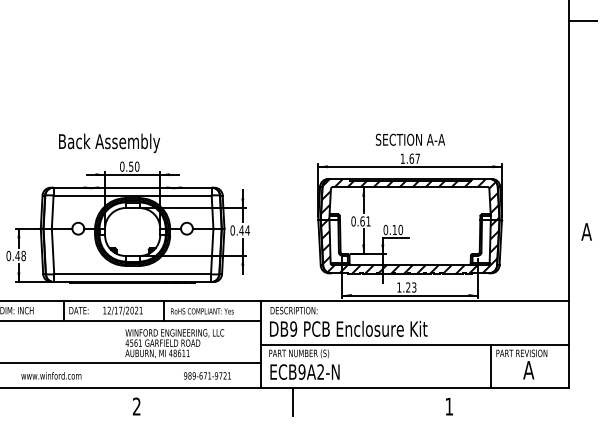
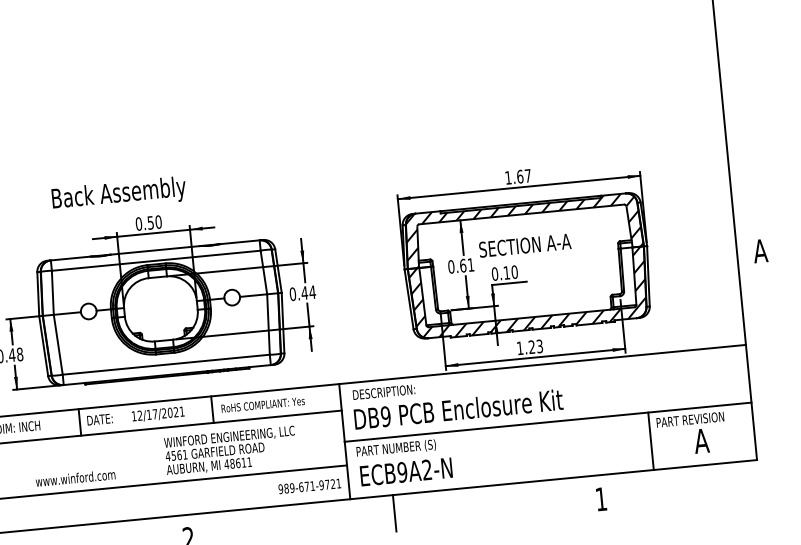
text: (410, 139) -> (525, 245), moved
text: (51, 375) -> (75, 477), moved
text: (207, 375) -> (309, 485), moved

